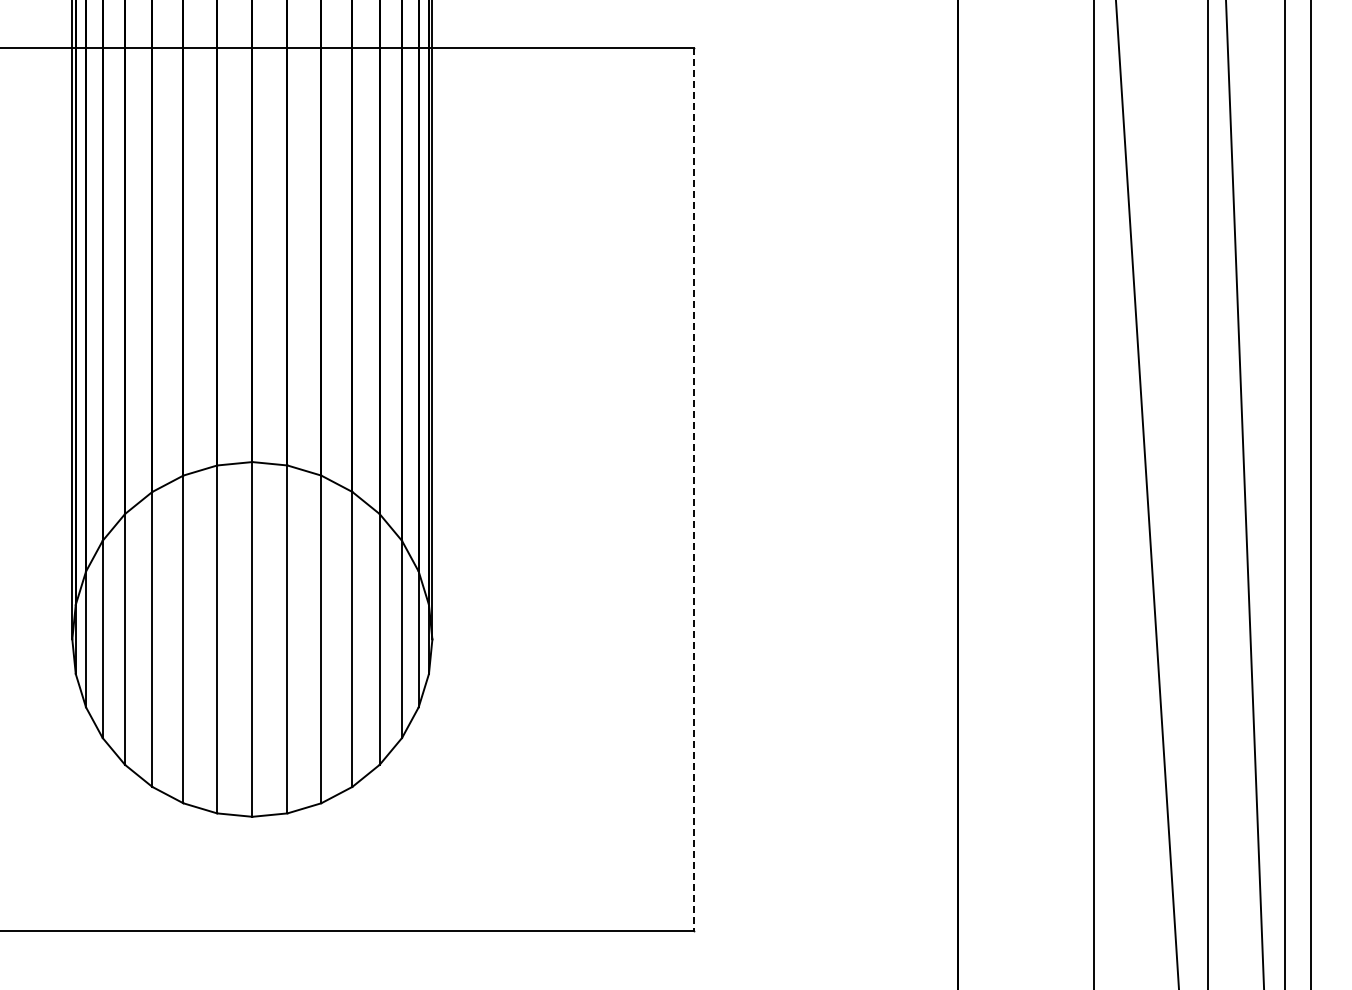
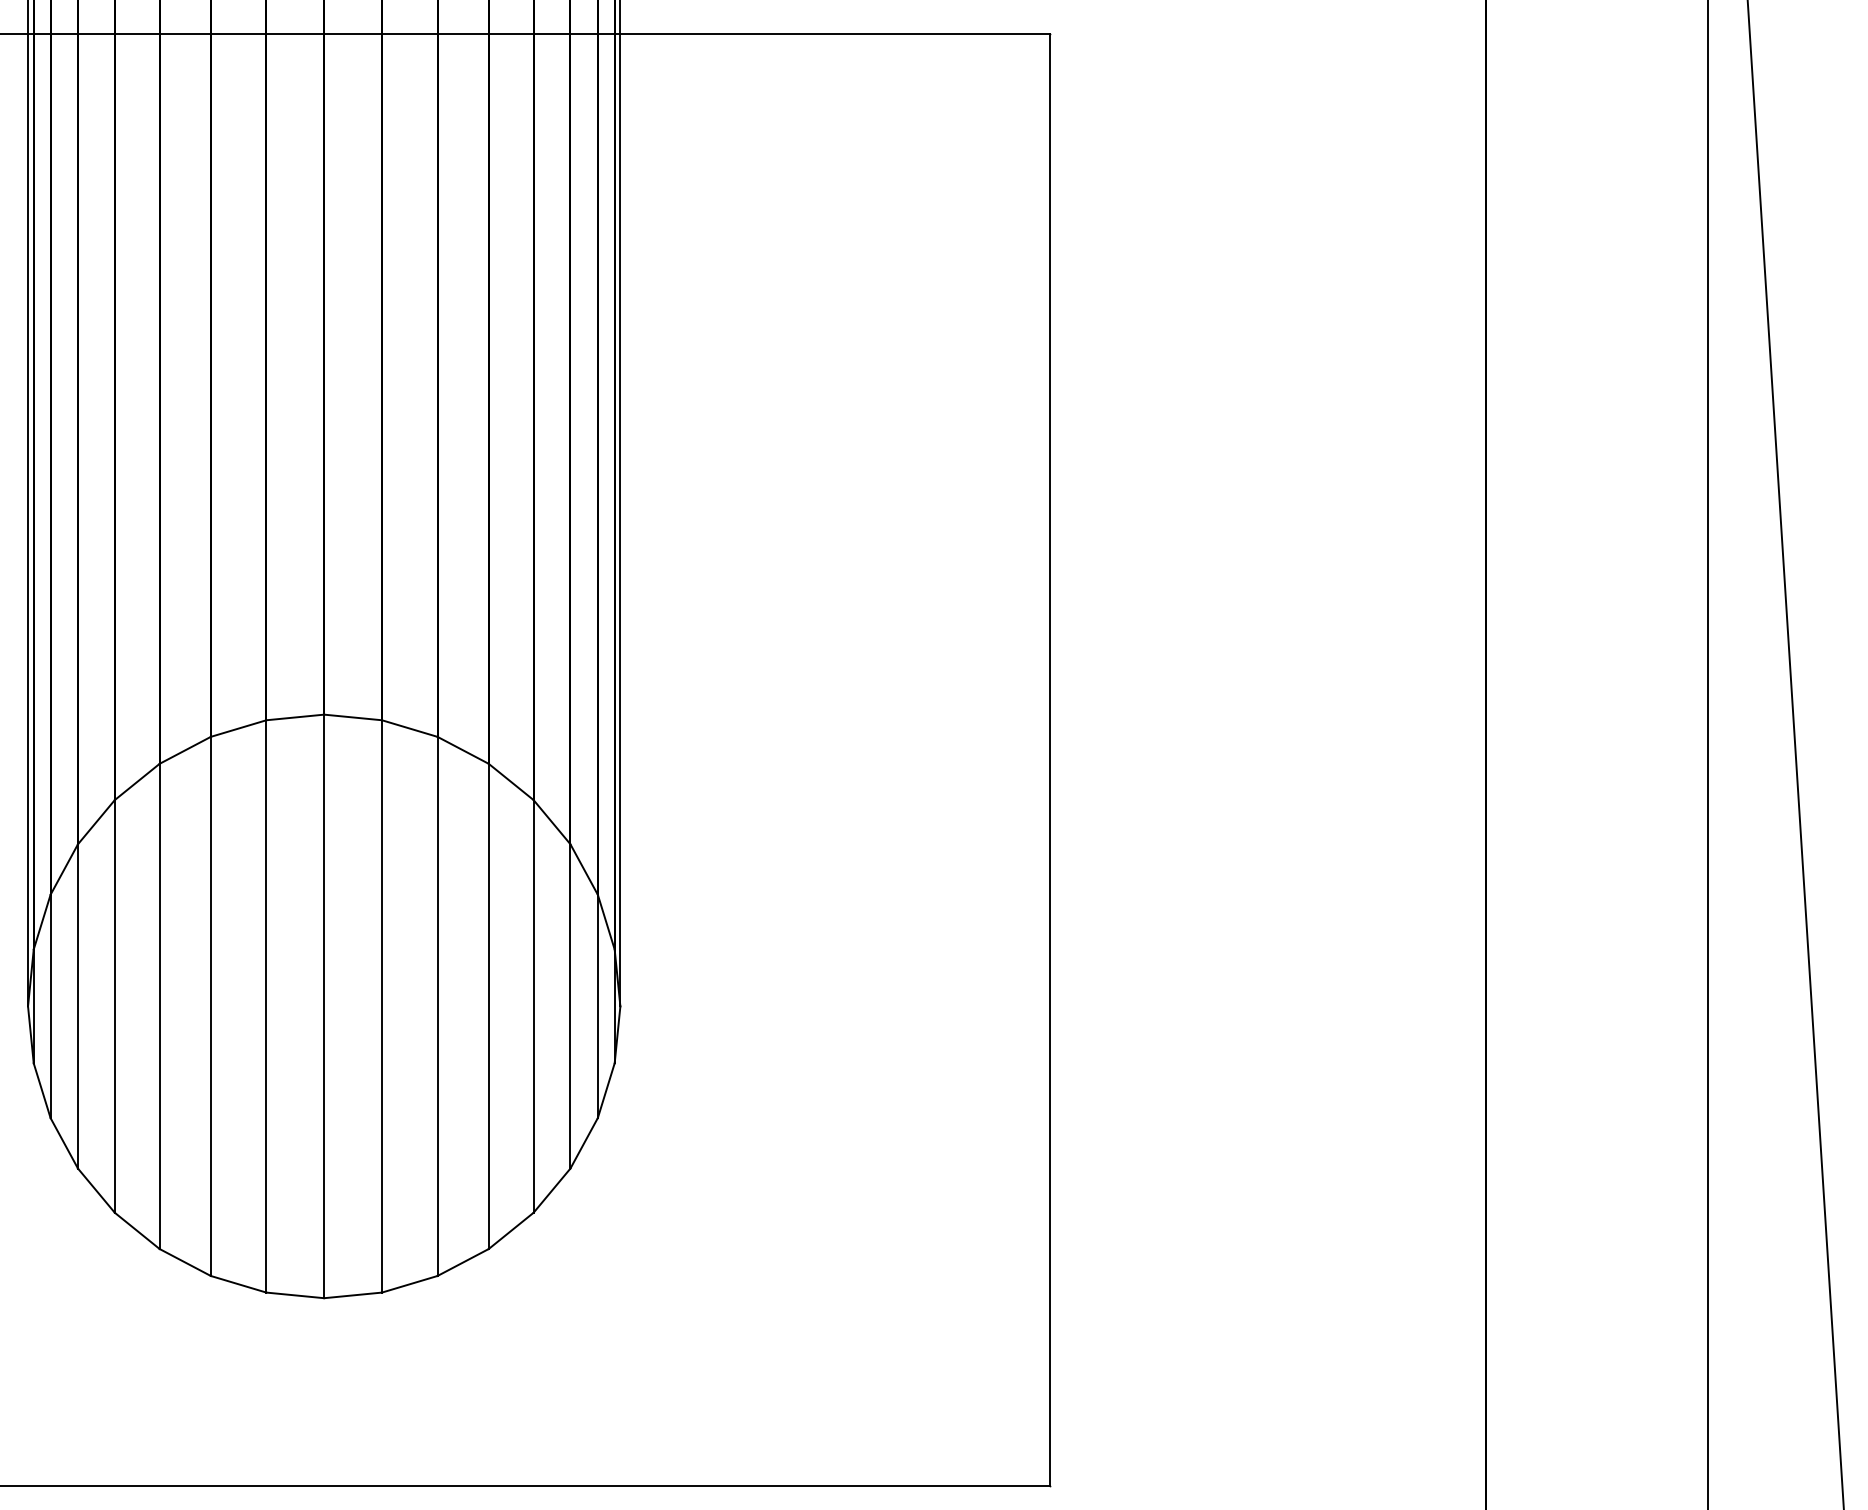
line: (693, 489) -> (1049, 759), dashed -> solid

